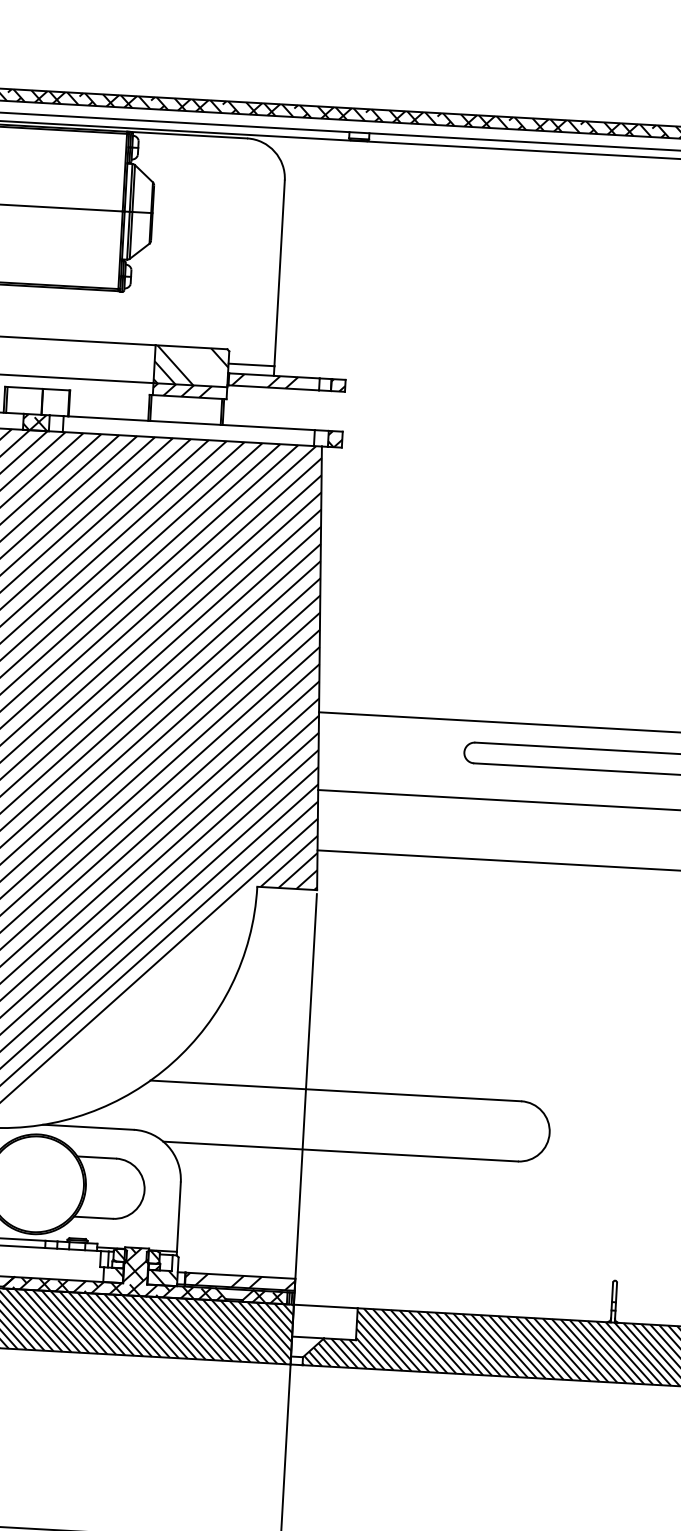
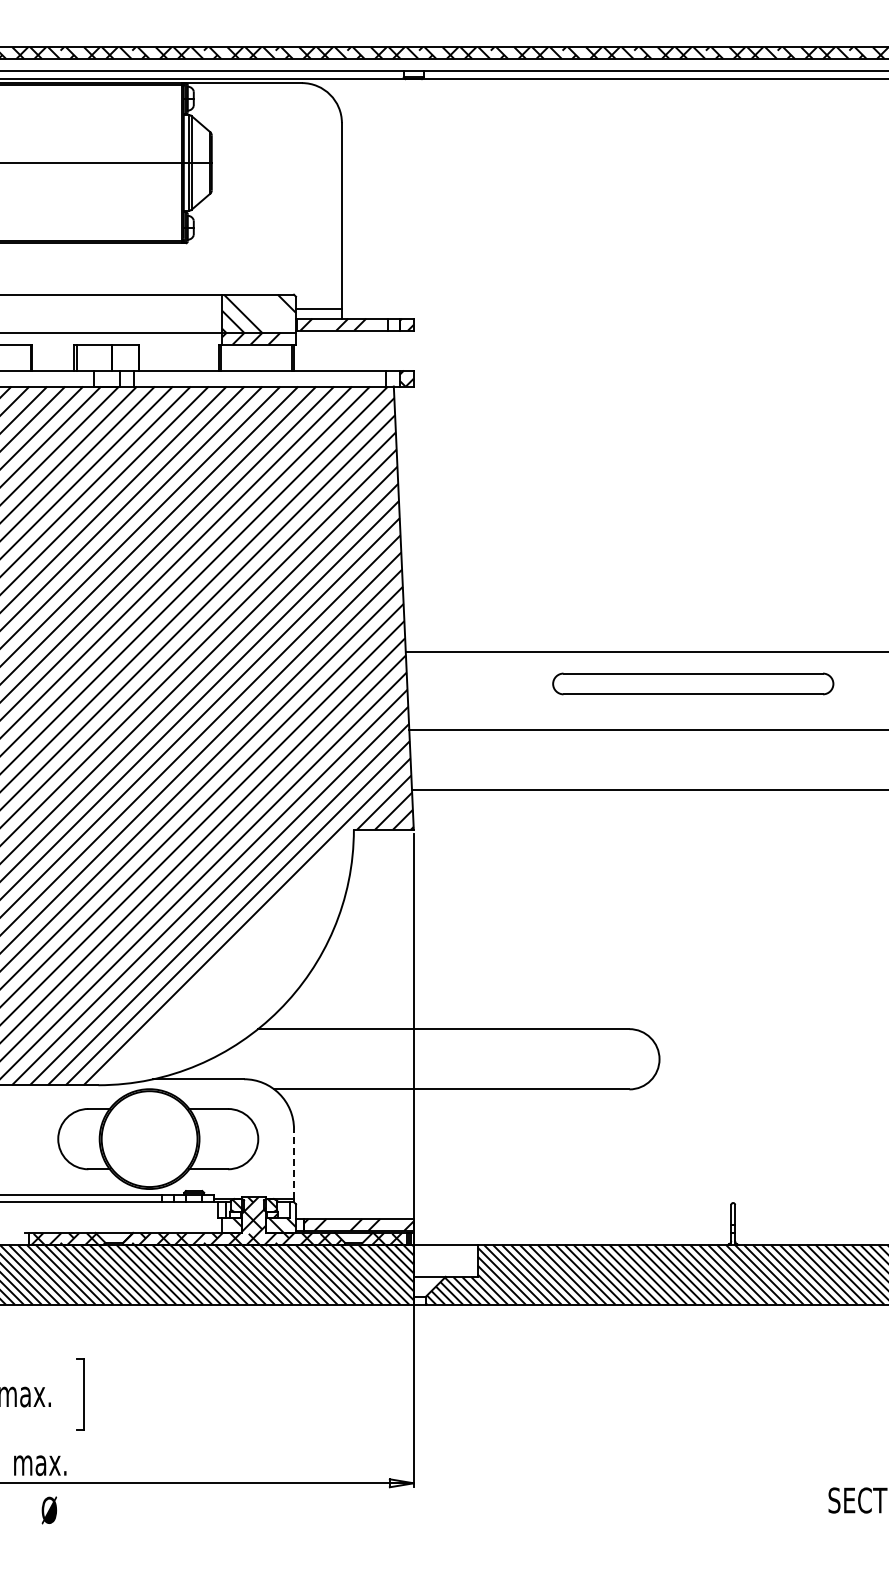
hatch: (36, 422) -> (107, 378), removed
line: (179, 1216) -> (294, 1163), solid -> dashed

